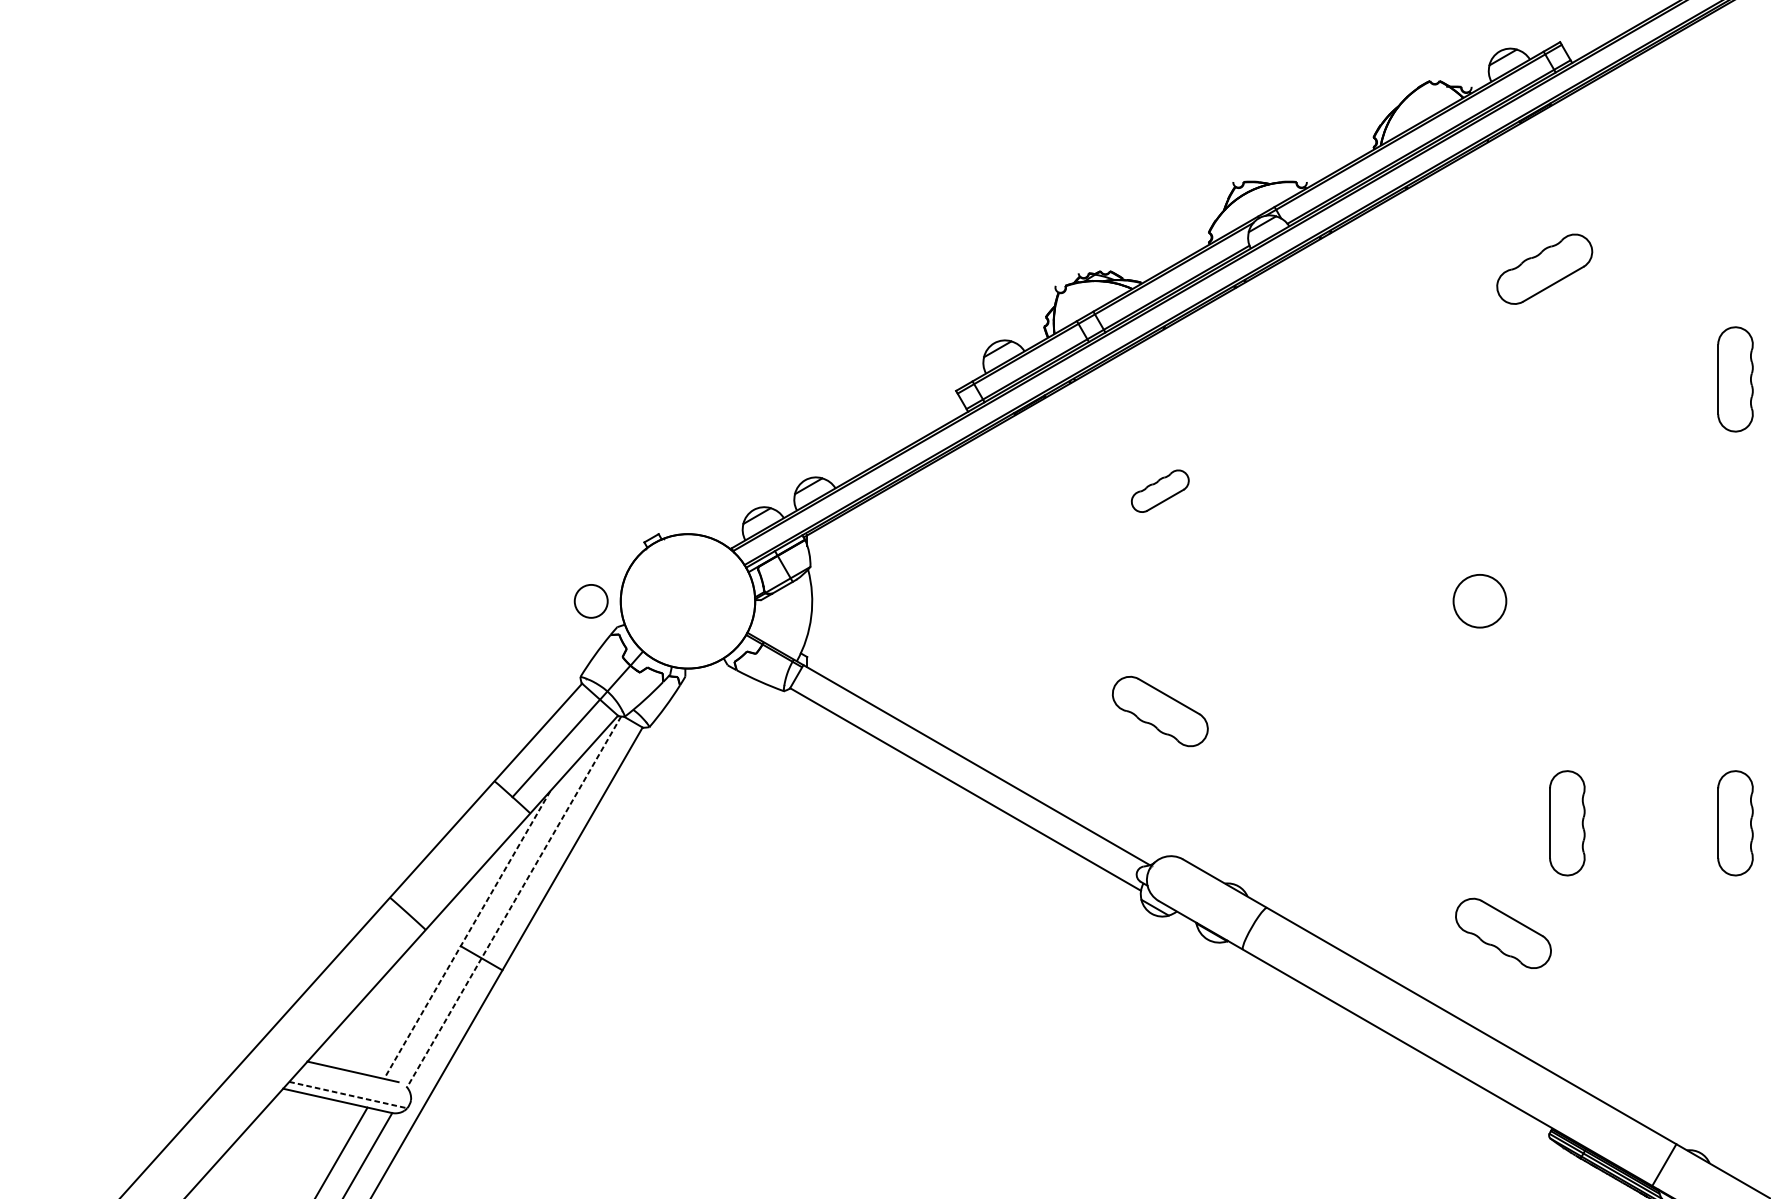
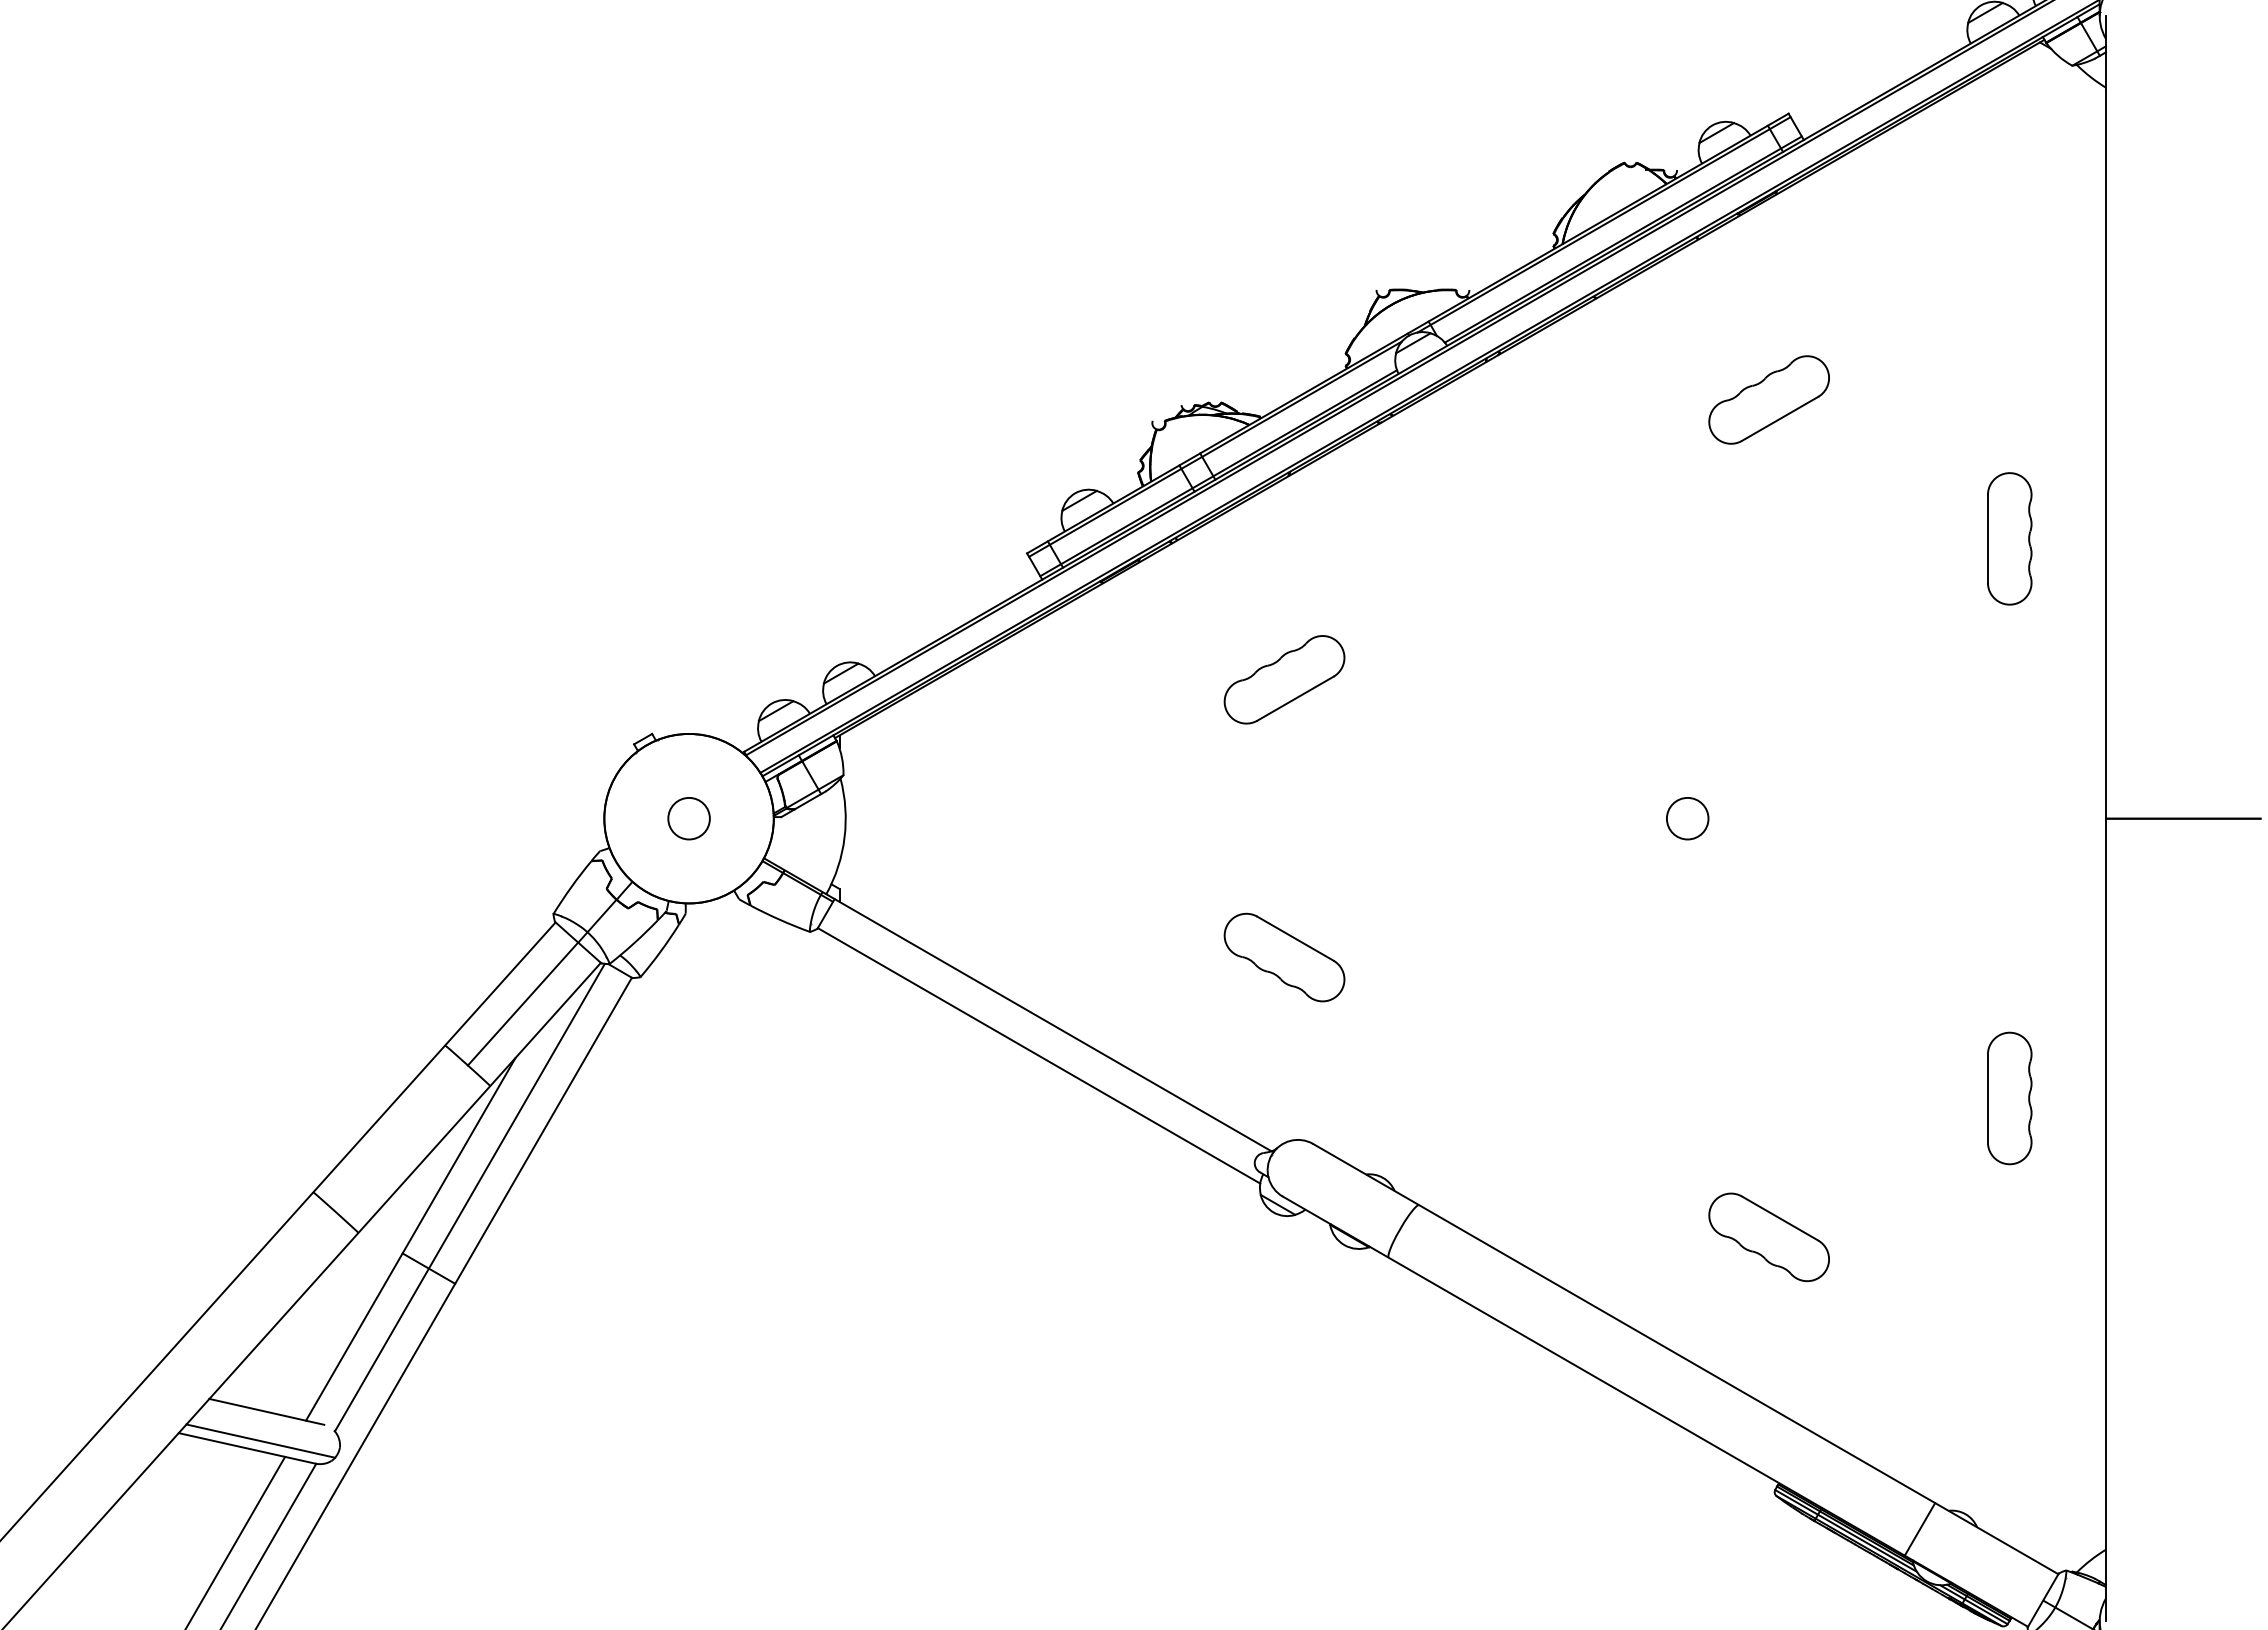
part: (1160, 490) -> (1284, 679), size x1.67
circle: (590, 601) -> (688, 818), moved
circle: (1479, 601) -> (1687, 818), size x0.62
part: (1567, 823) -> (1797, 1098), removed
line: (513, 901) -> (469, 1197), dashed -> solid
part: (1502, 933) -> (1768, 1237), moved
line: (467, 935) -> (410, 1239), dashed -> solid
line: (348, 1095) -> (261, 1441), dashed -> solid

